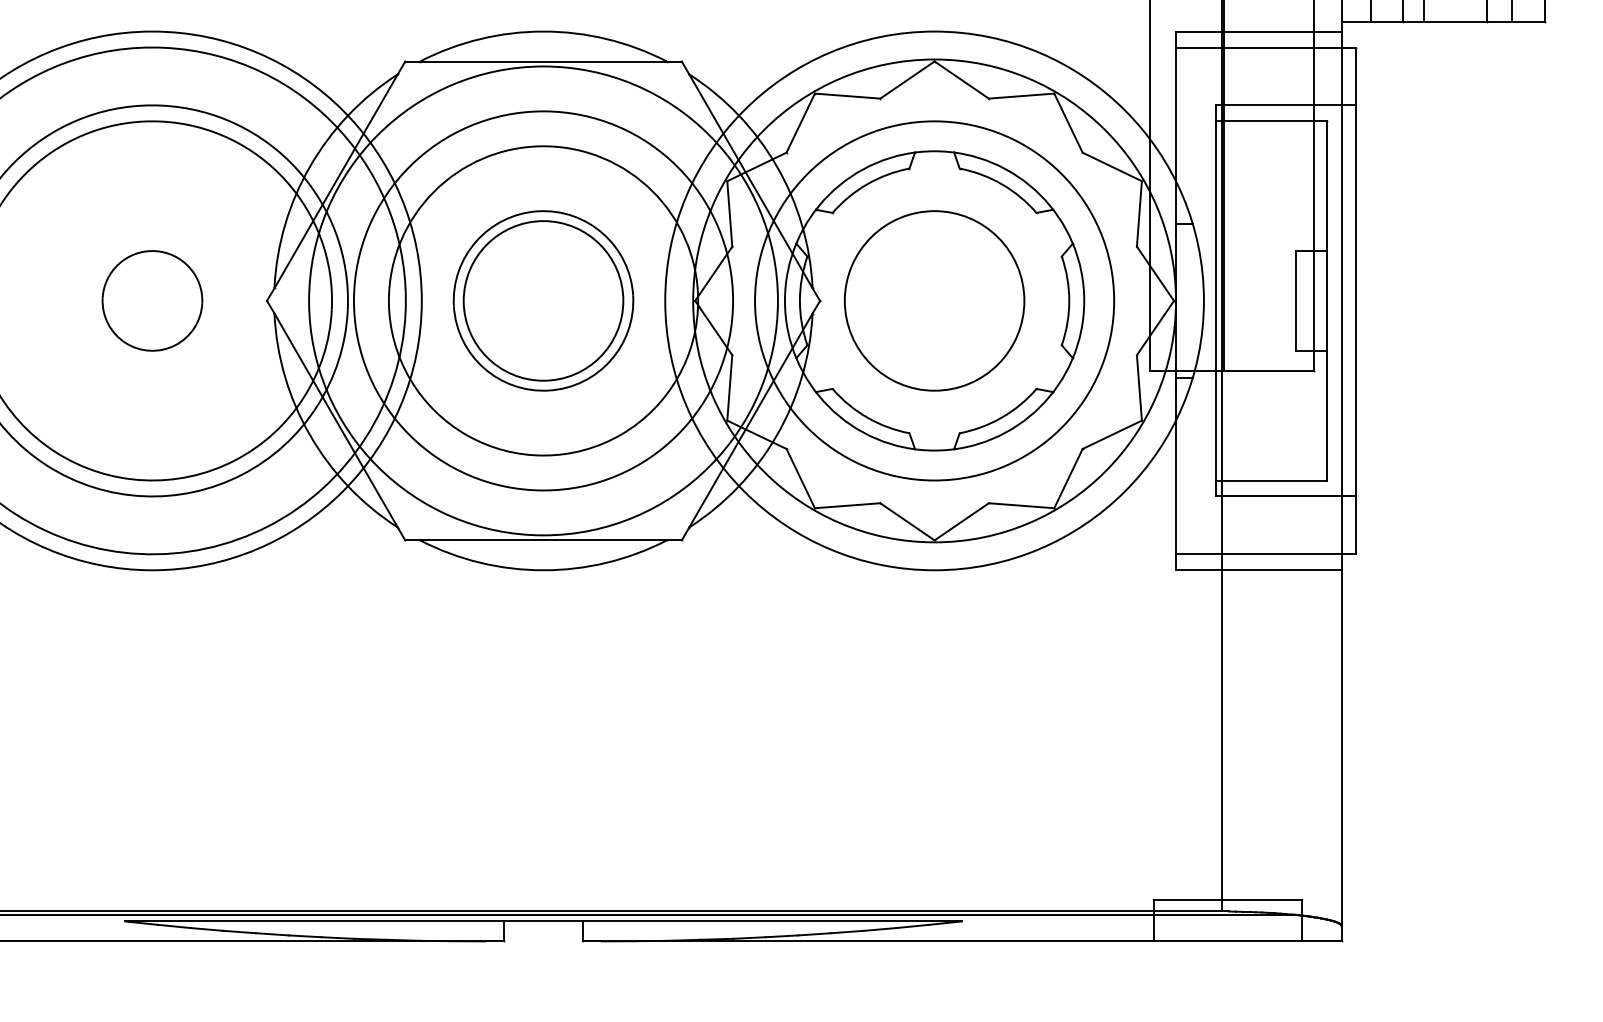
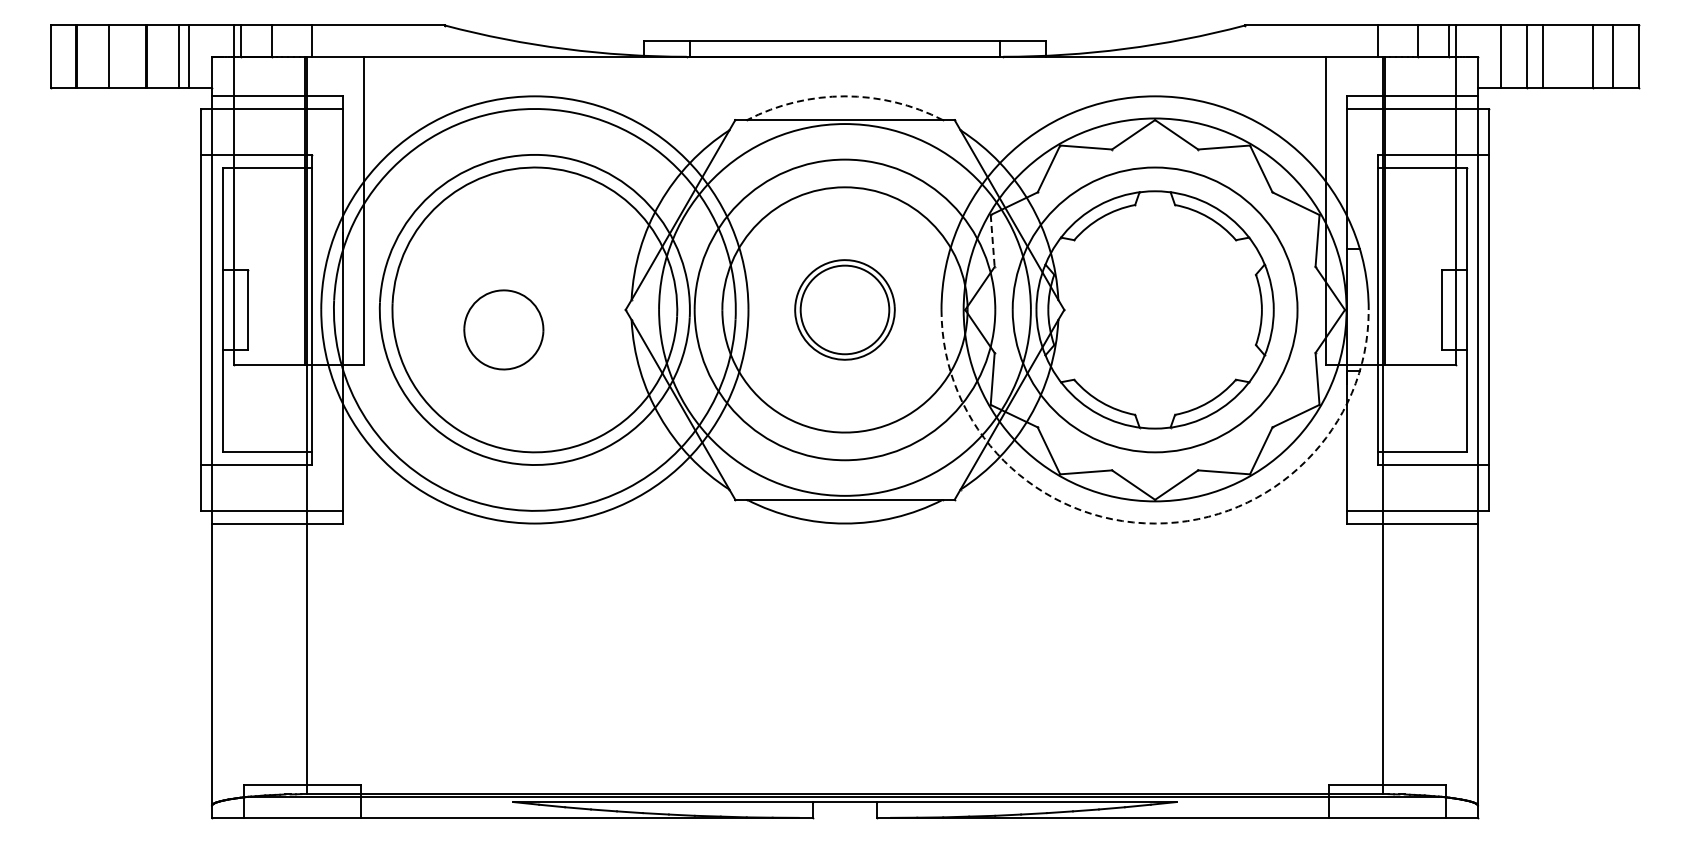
arc: (542, 31) -> (844, 96), solid -> dashed
line: (729, 214) -> (992, 241), solid -> dashed
part: (151, 300) -> (503, 329), moved
part: (542, 300) -> (844, 309), size x0.7
part: (935, 300) -> (1155, 309), removed
arc: (935, 570) -> (1155, 523), solid -> dashed

